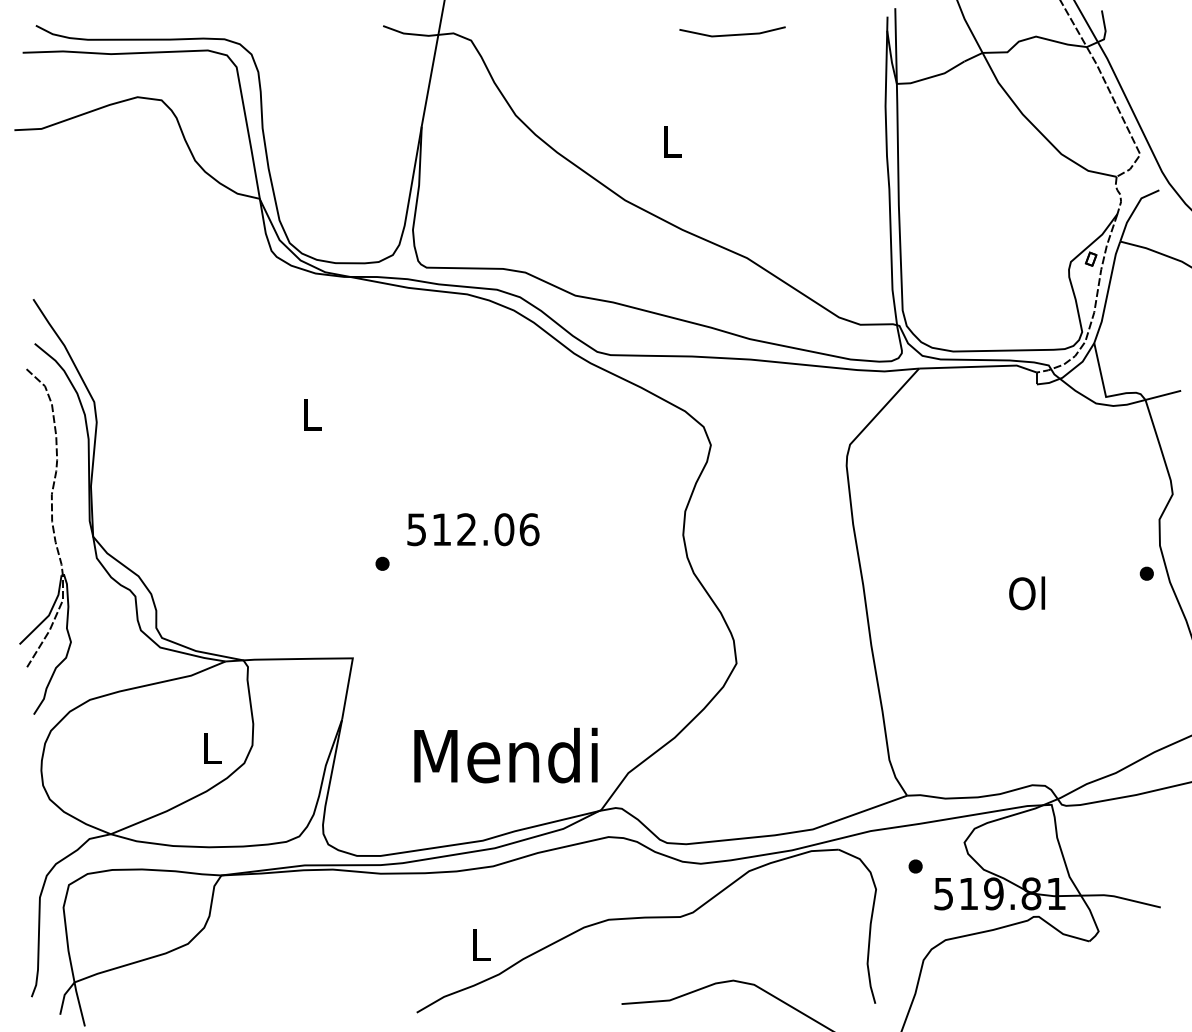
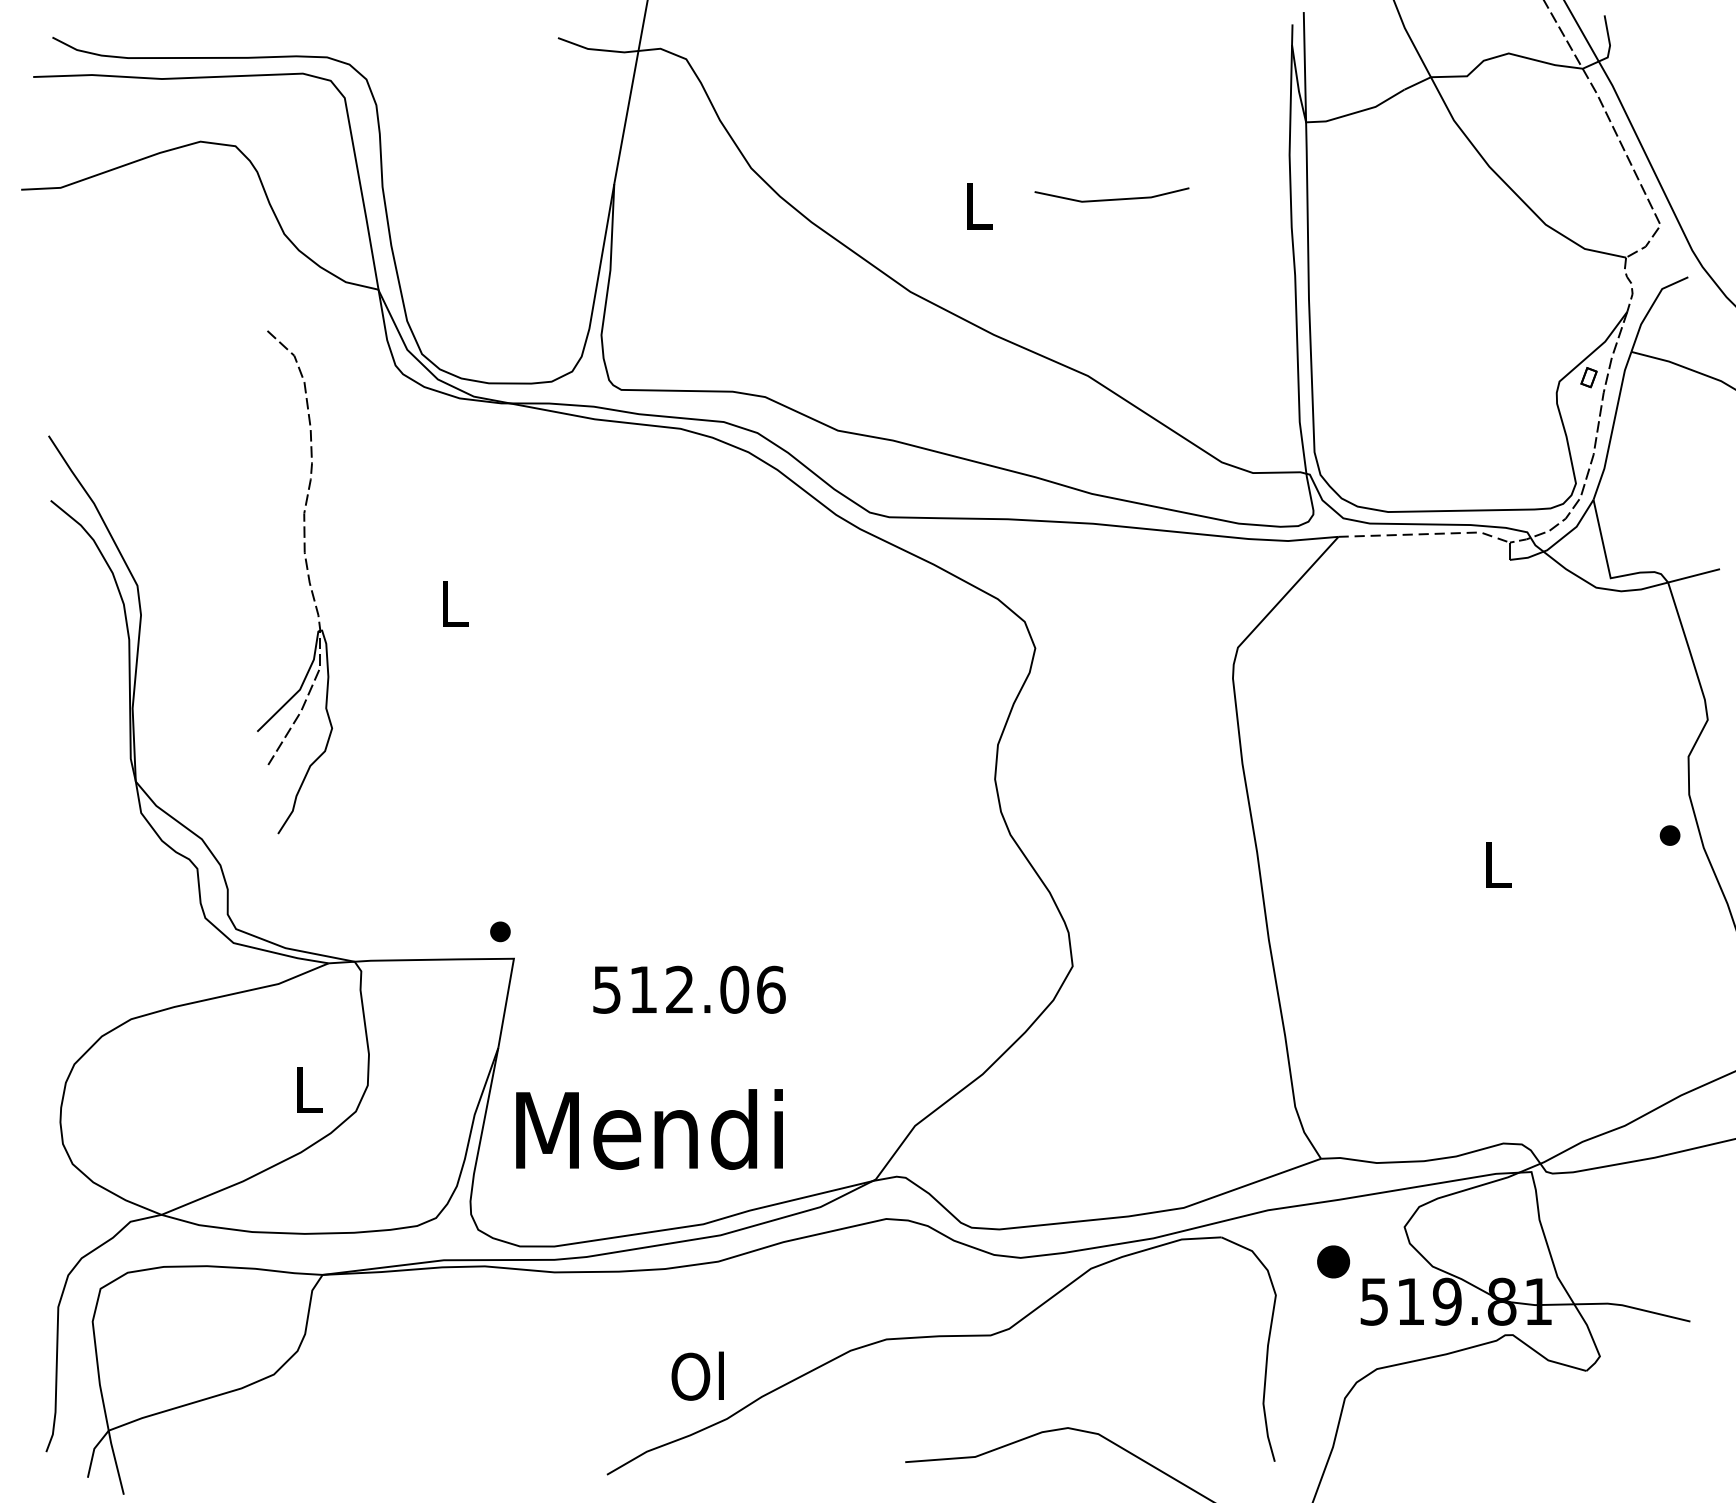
line: (732, 34) -> (1111, 198), moved
line: (979, 366) -> (1426, 533), solid -> dashed
text: (473, 529) -> (689, 989), moved
part: (53, 537) -> (306, 576), moved
part: (382, 563) -> (500, 931), moved
text: (1027, 593) -> (1496, 864), Ol -> L
text: (505, 755) -> (648, 1129), moved
part: (915, 866) -> (1333, 1261), size x1.6
text: (479, 944) -> (698, 1375), L -> Ol

